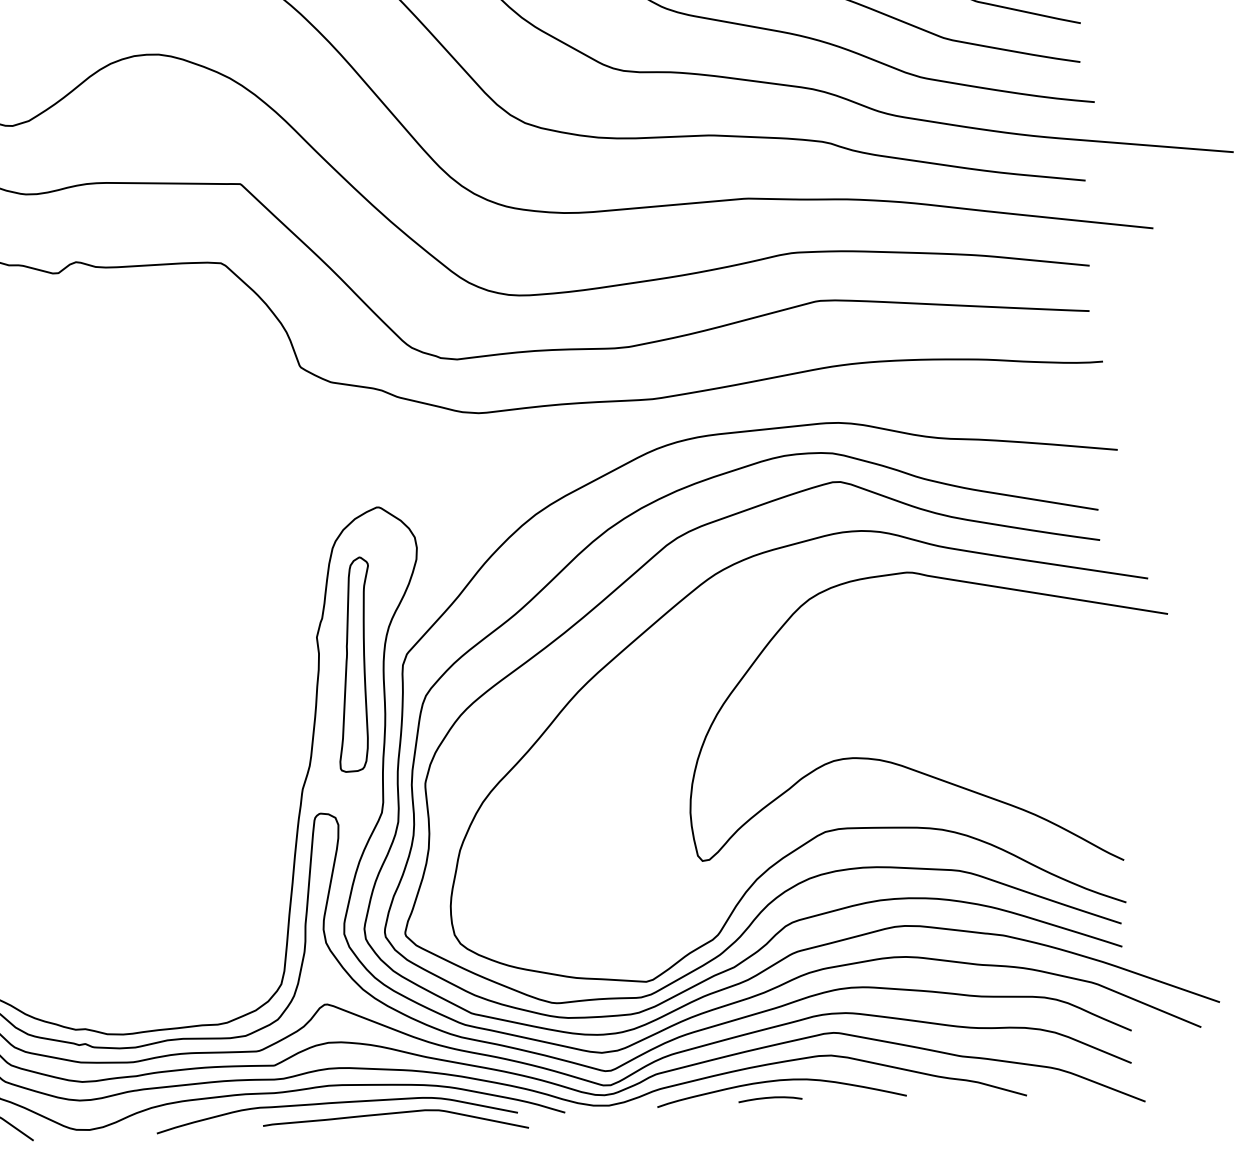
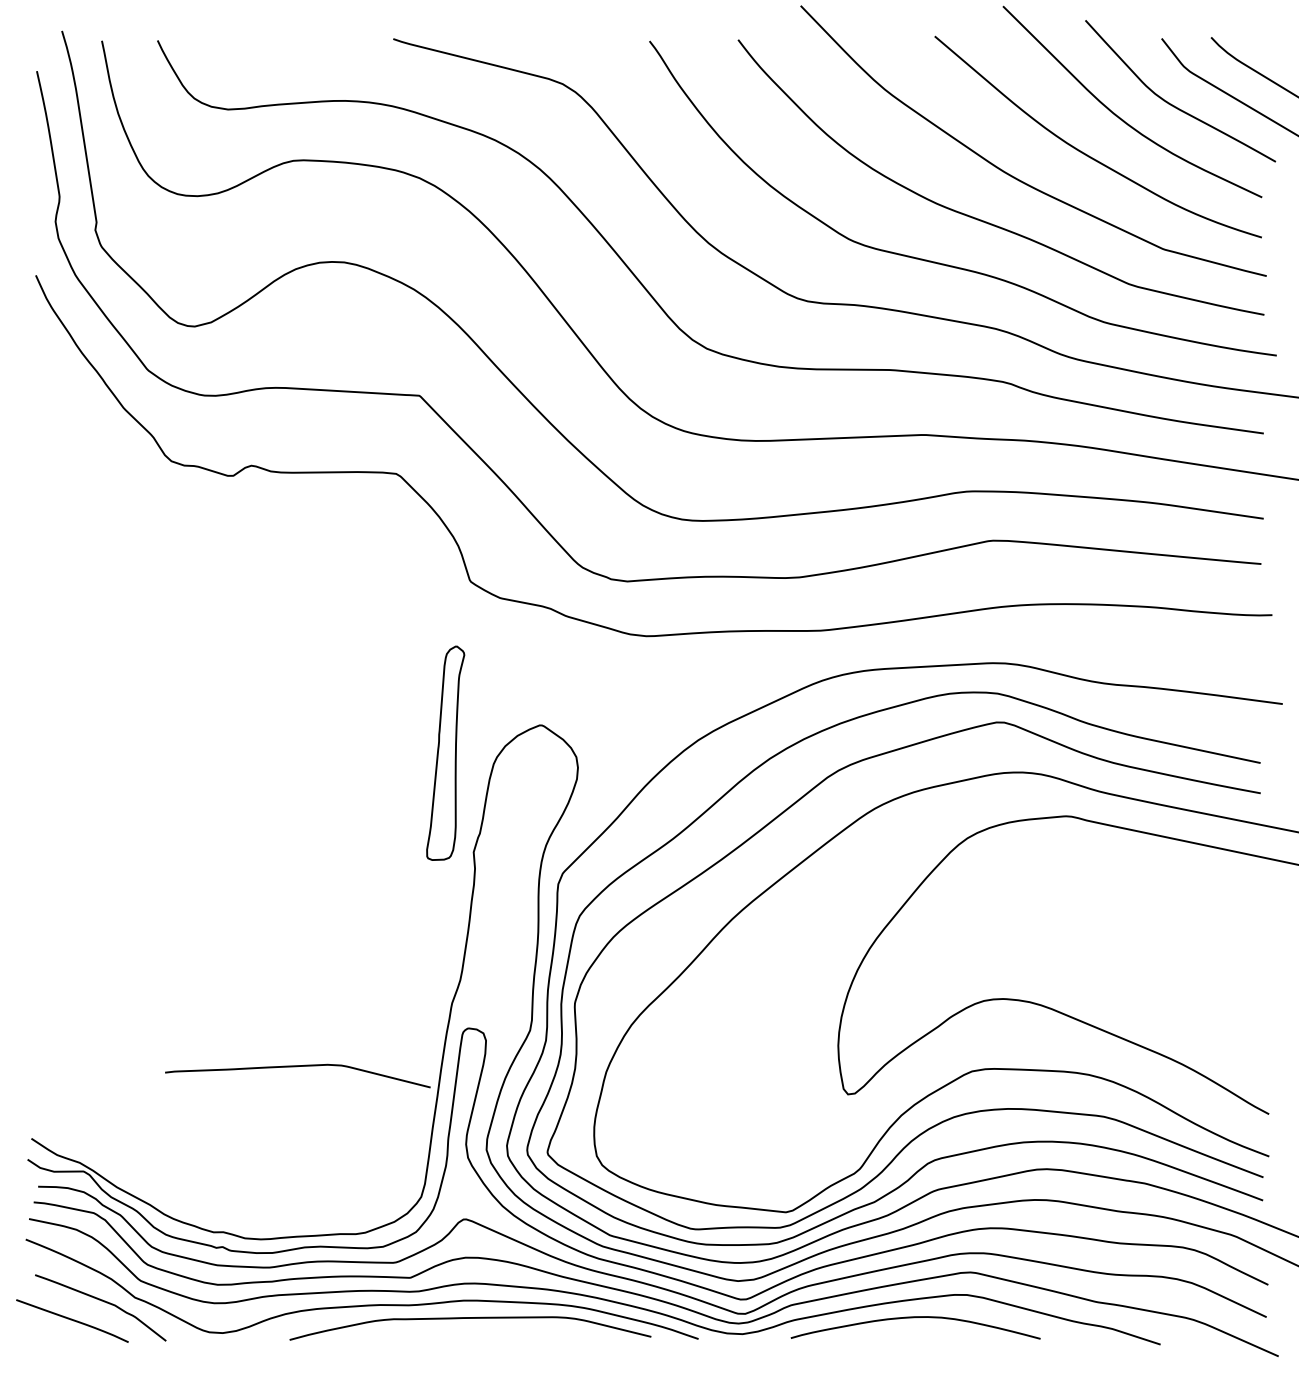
part: (354, 663) -> (445, 752), moved
curve: (770, 1098) -> (904, 1334), removed
curve: (394, 1114) -> (296, 1067), moved

